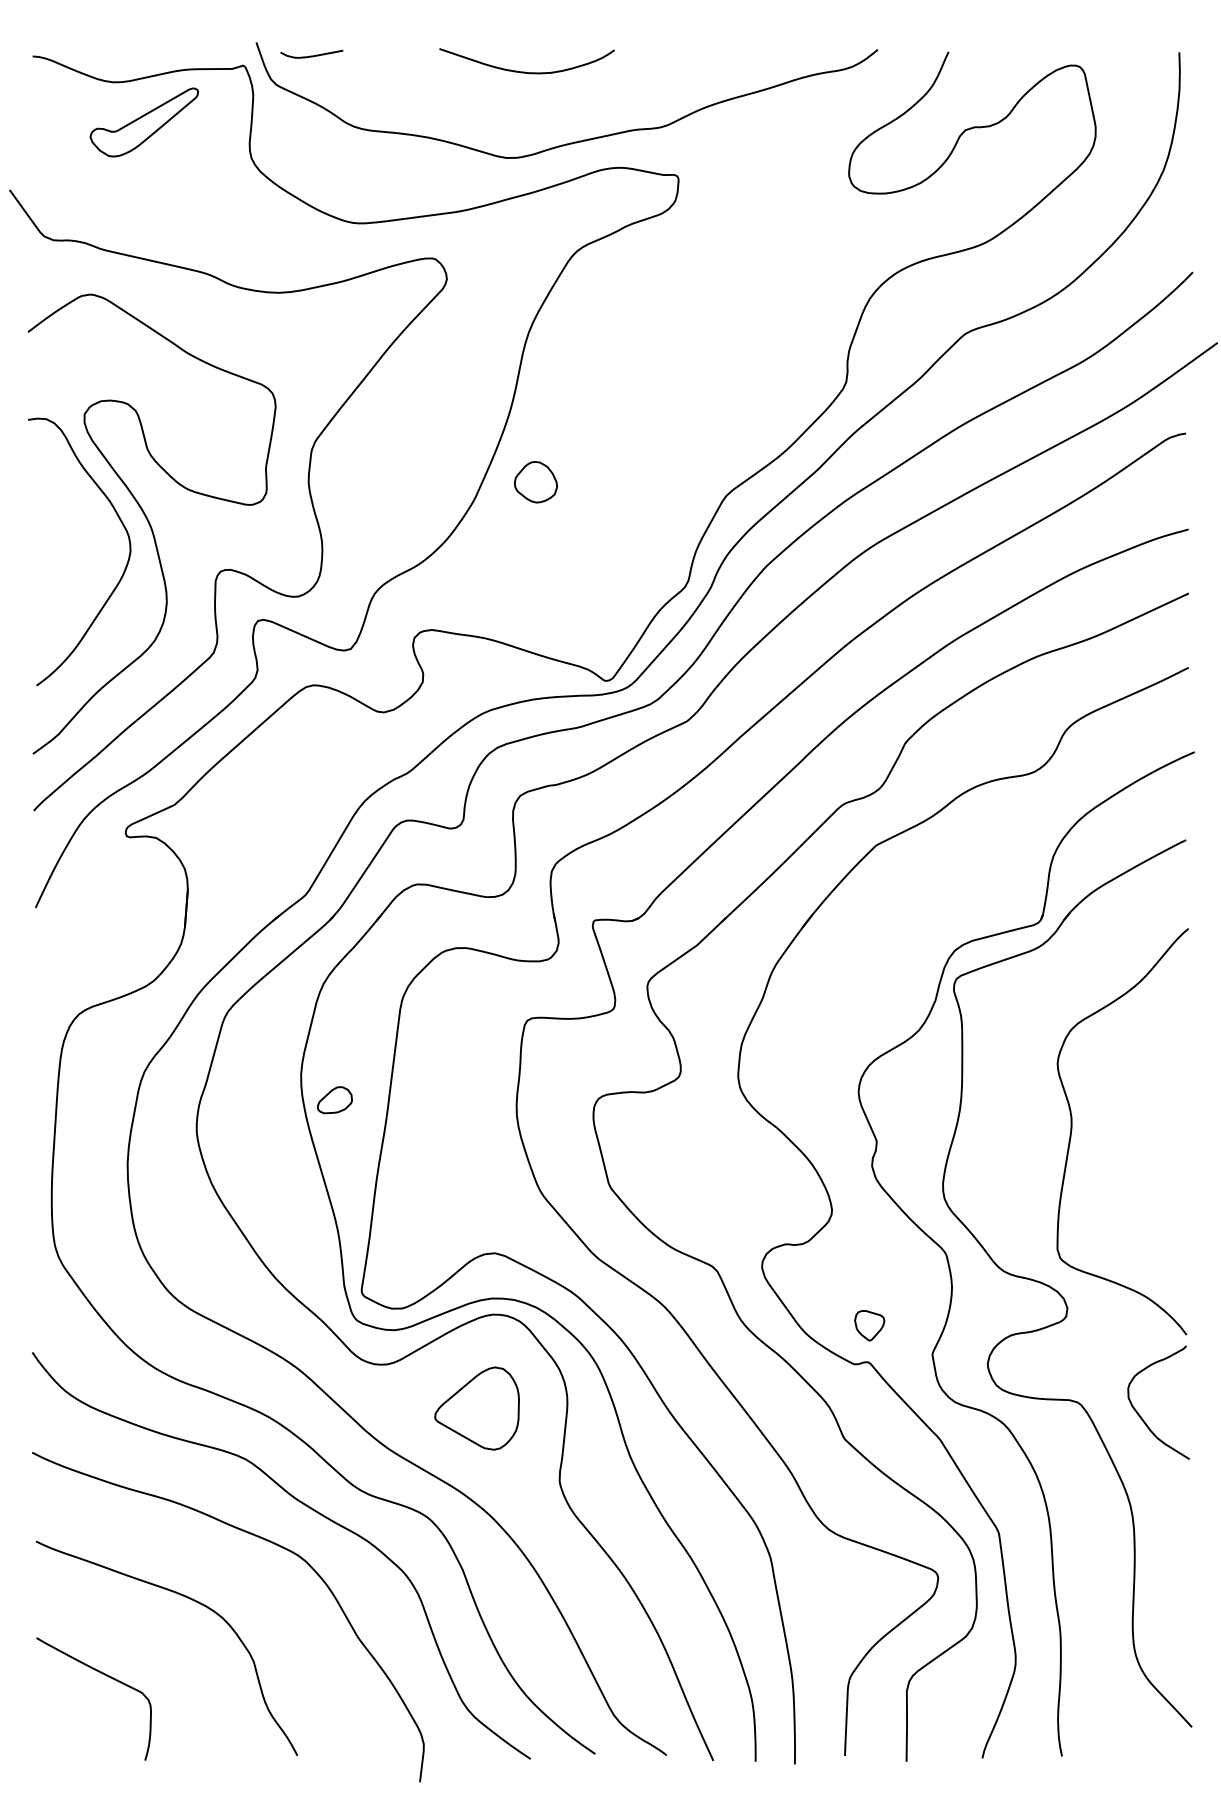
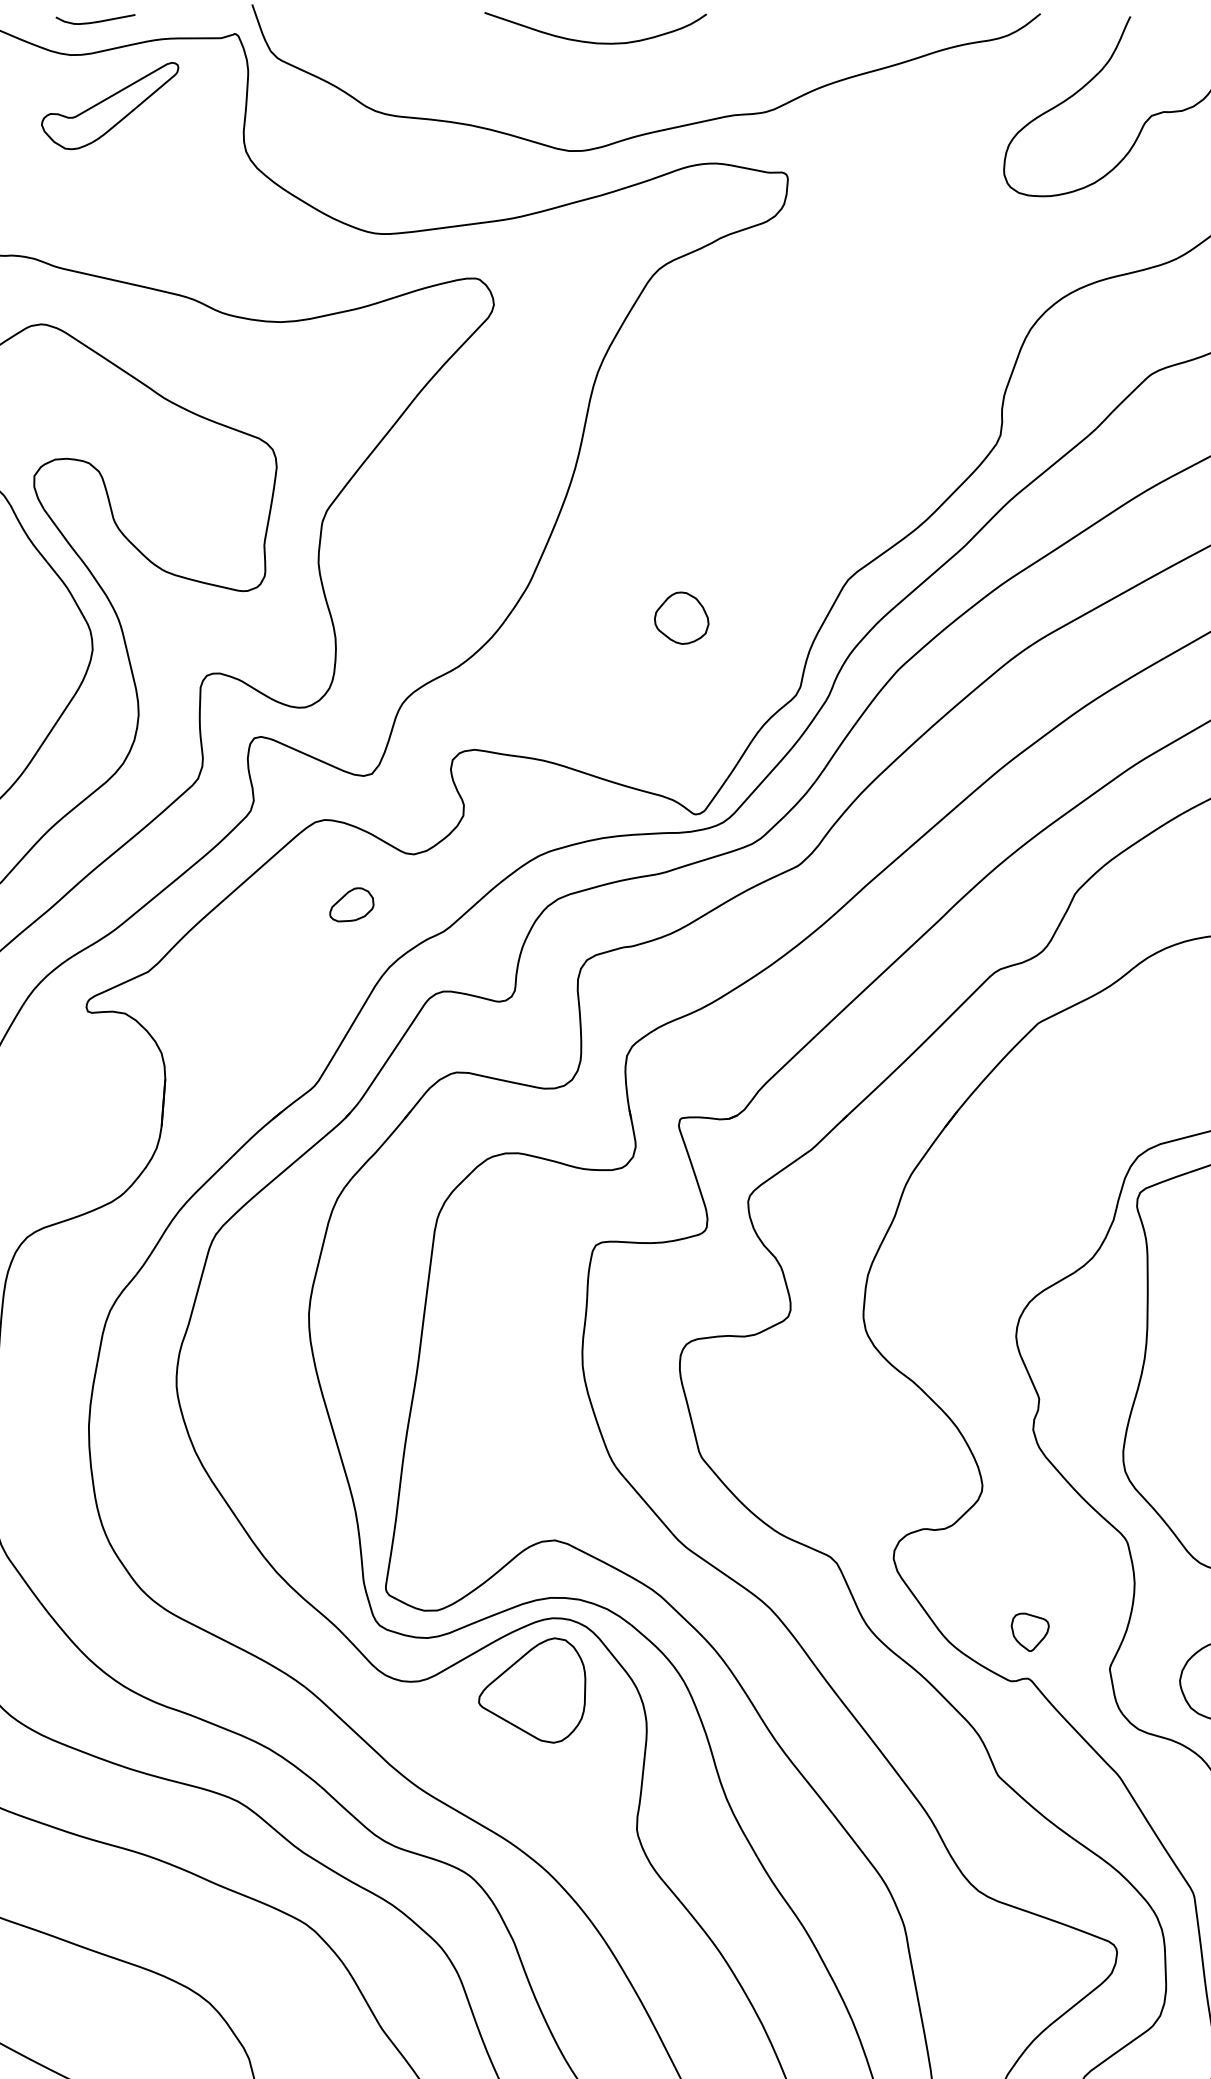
curve: (311, 55) -> (95, 21), moved
part: (535, 482) -> (681, 618), moved
part: (334, 1100) -> (351, 905), moved
part: (476, 1408) -> (531, 1690), moved

